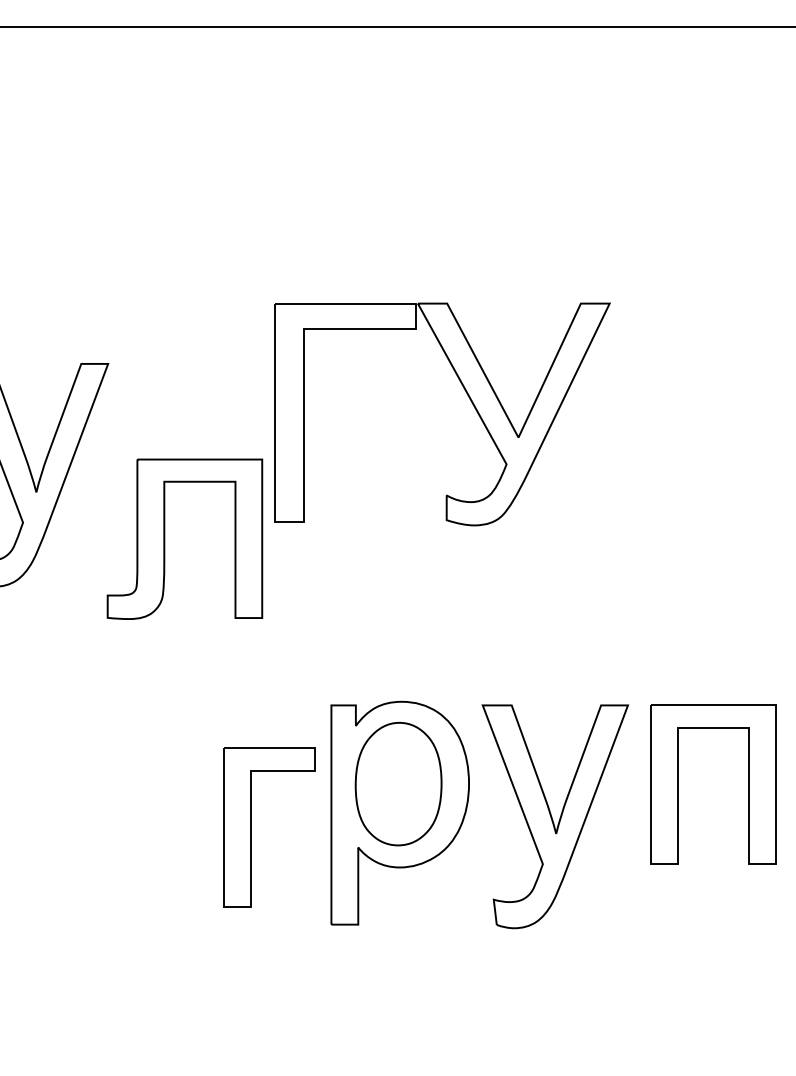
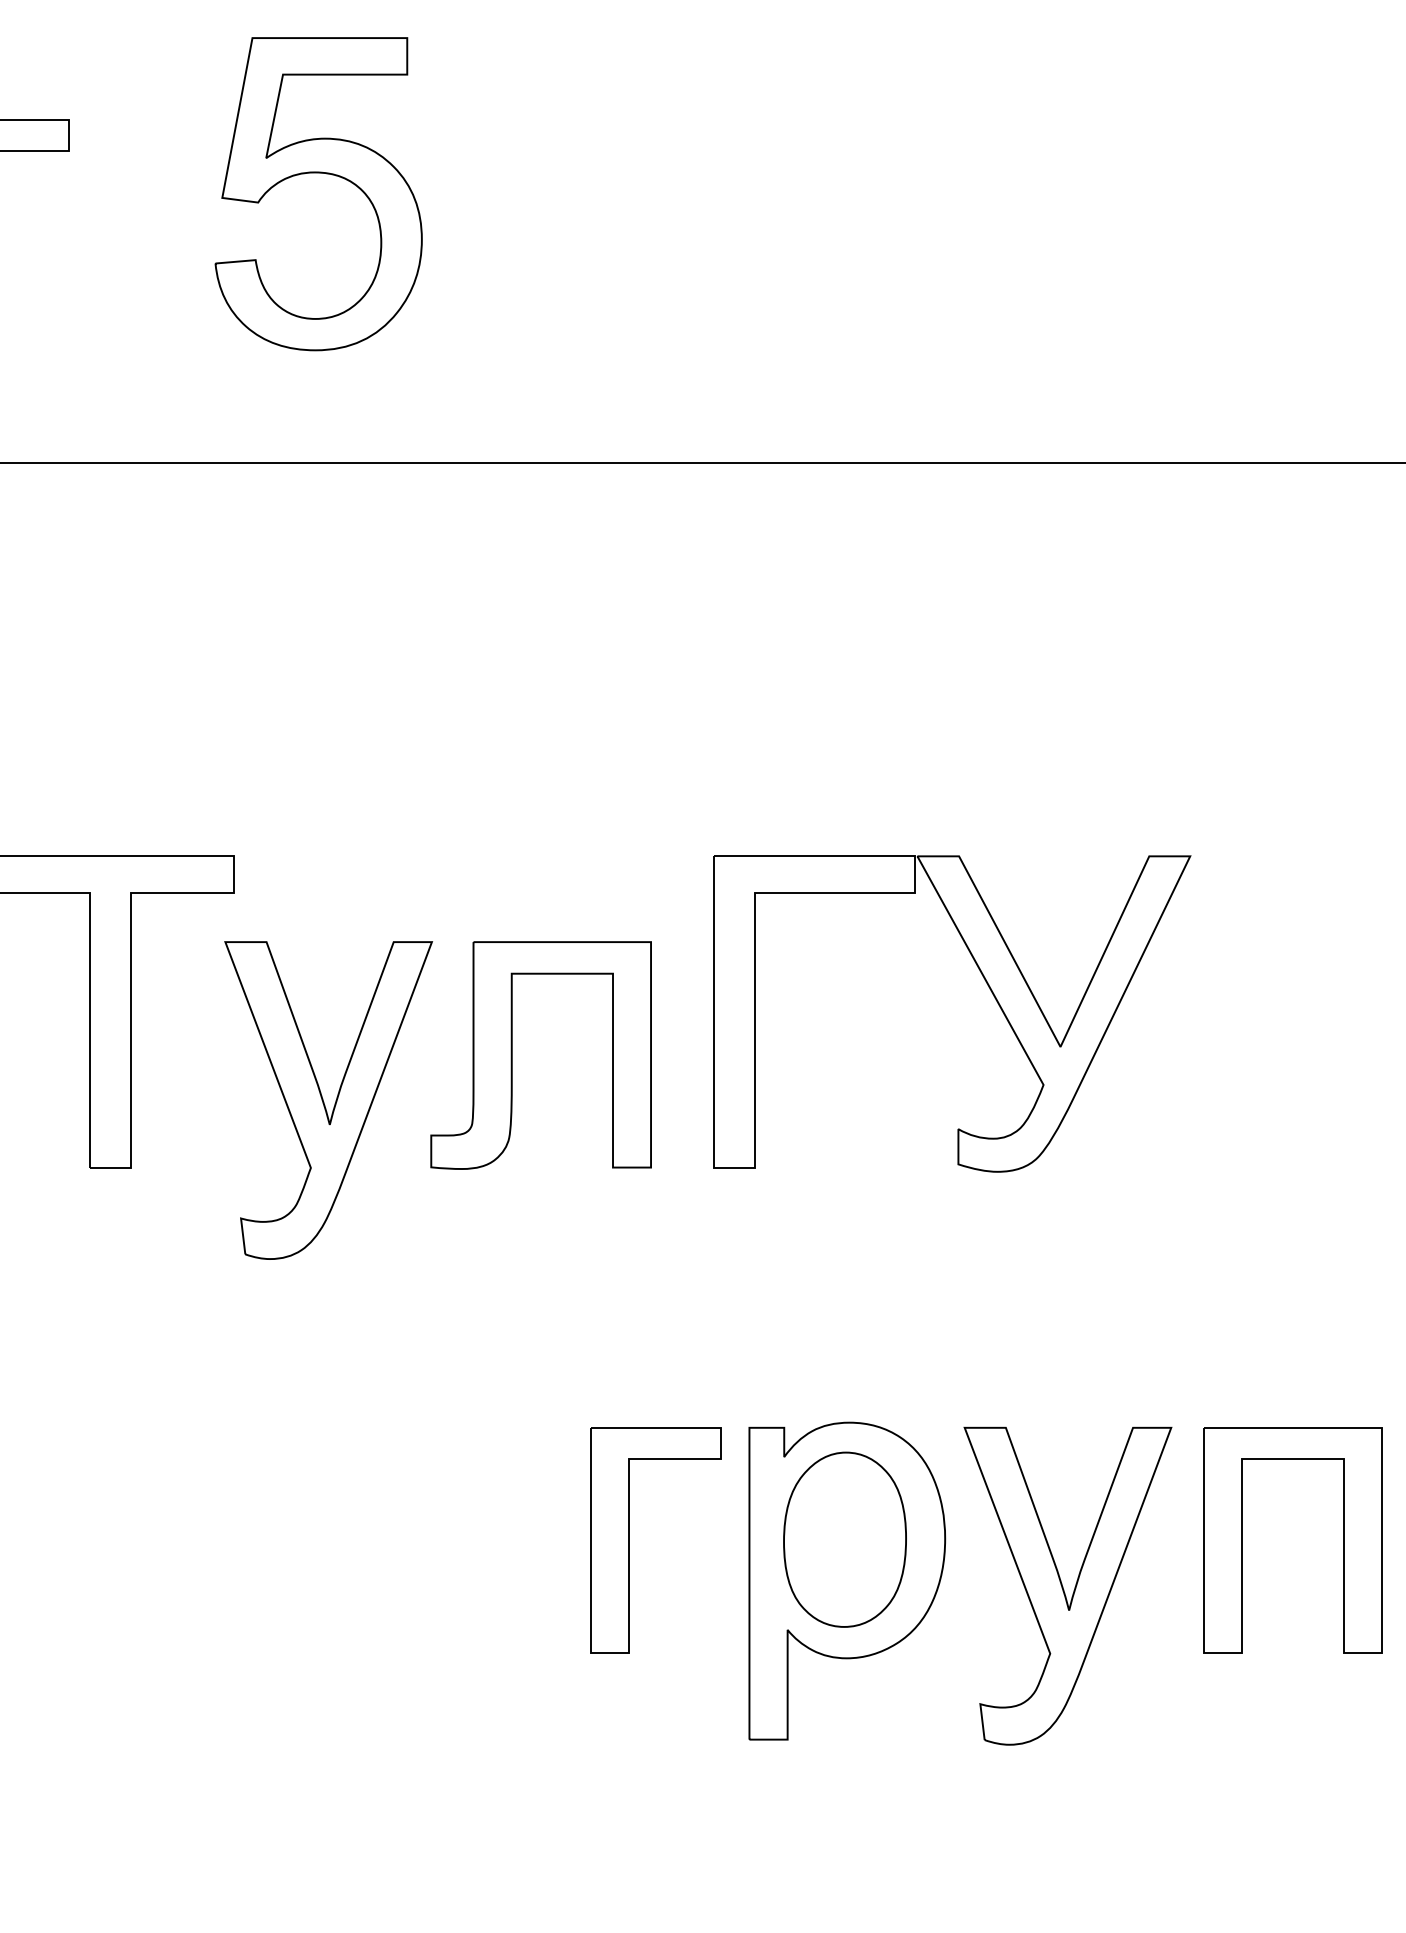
part: (469, 398) -> (990, 991), moved
part: (164, 539) -> (512, 1055), moved
part: (251, 827) -> (629, 1540), moved

